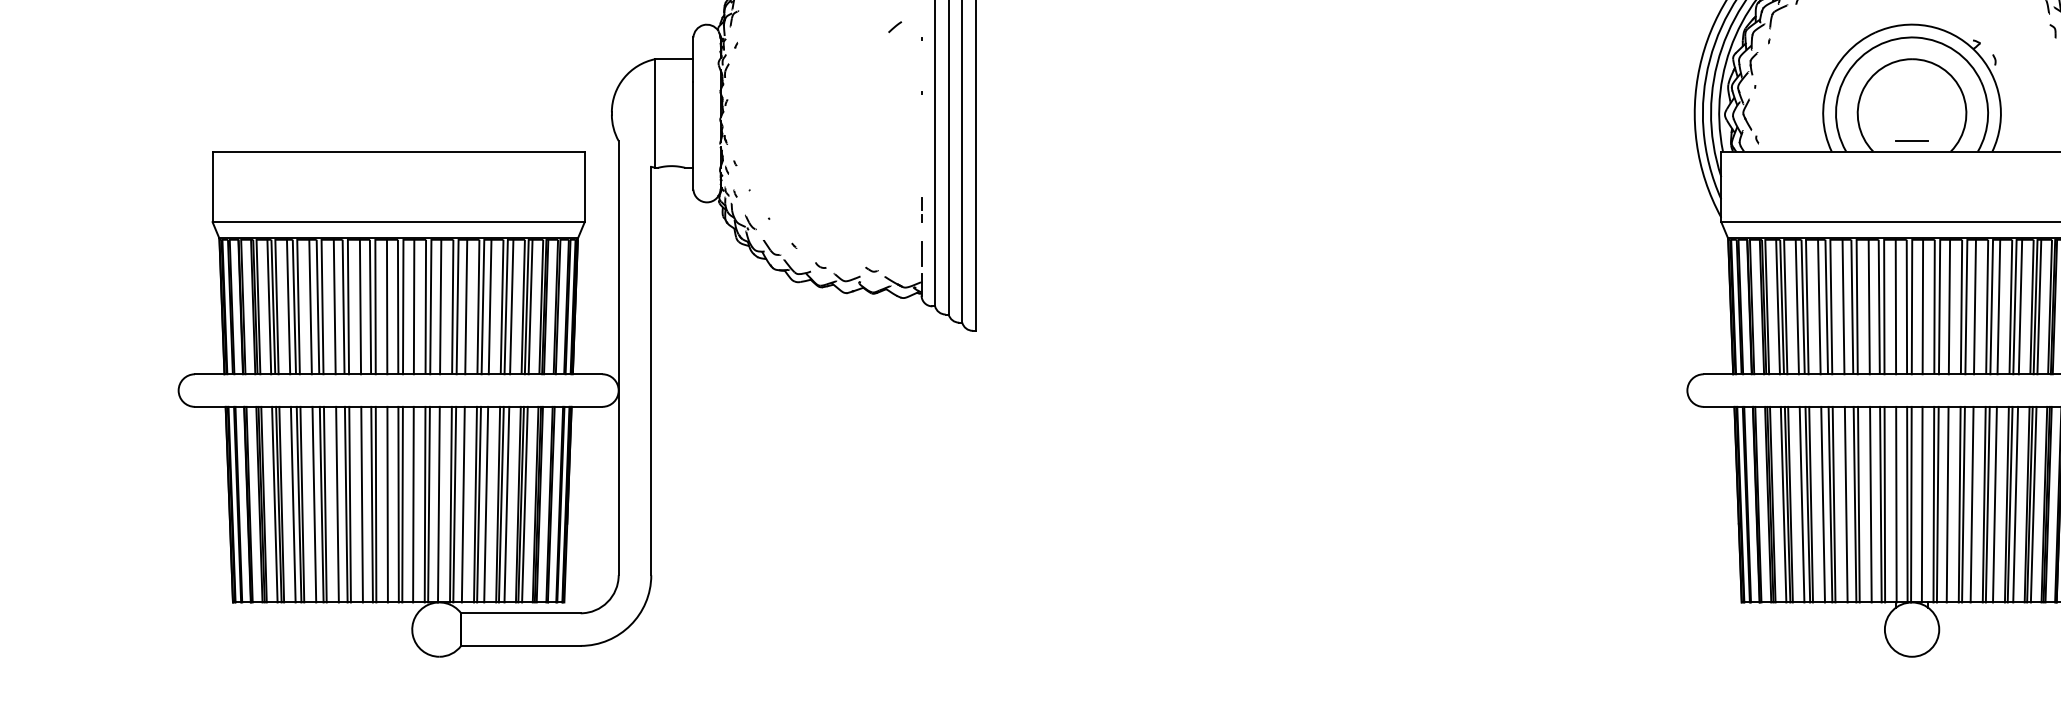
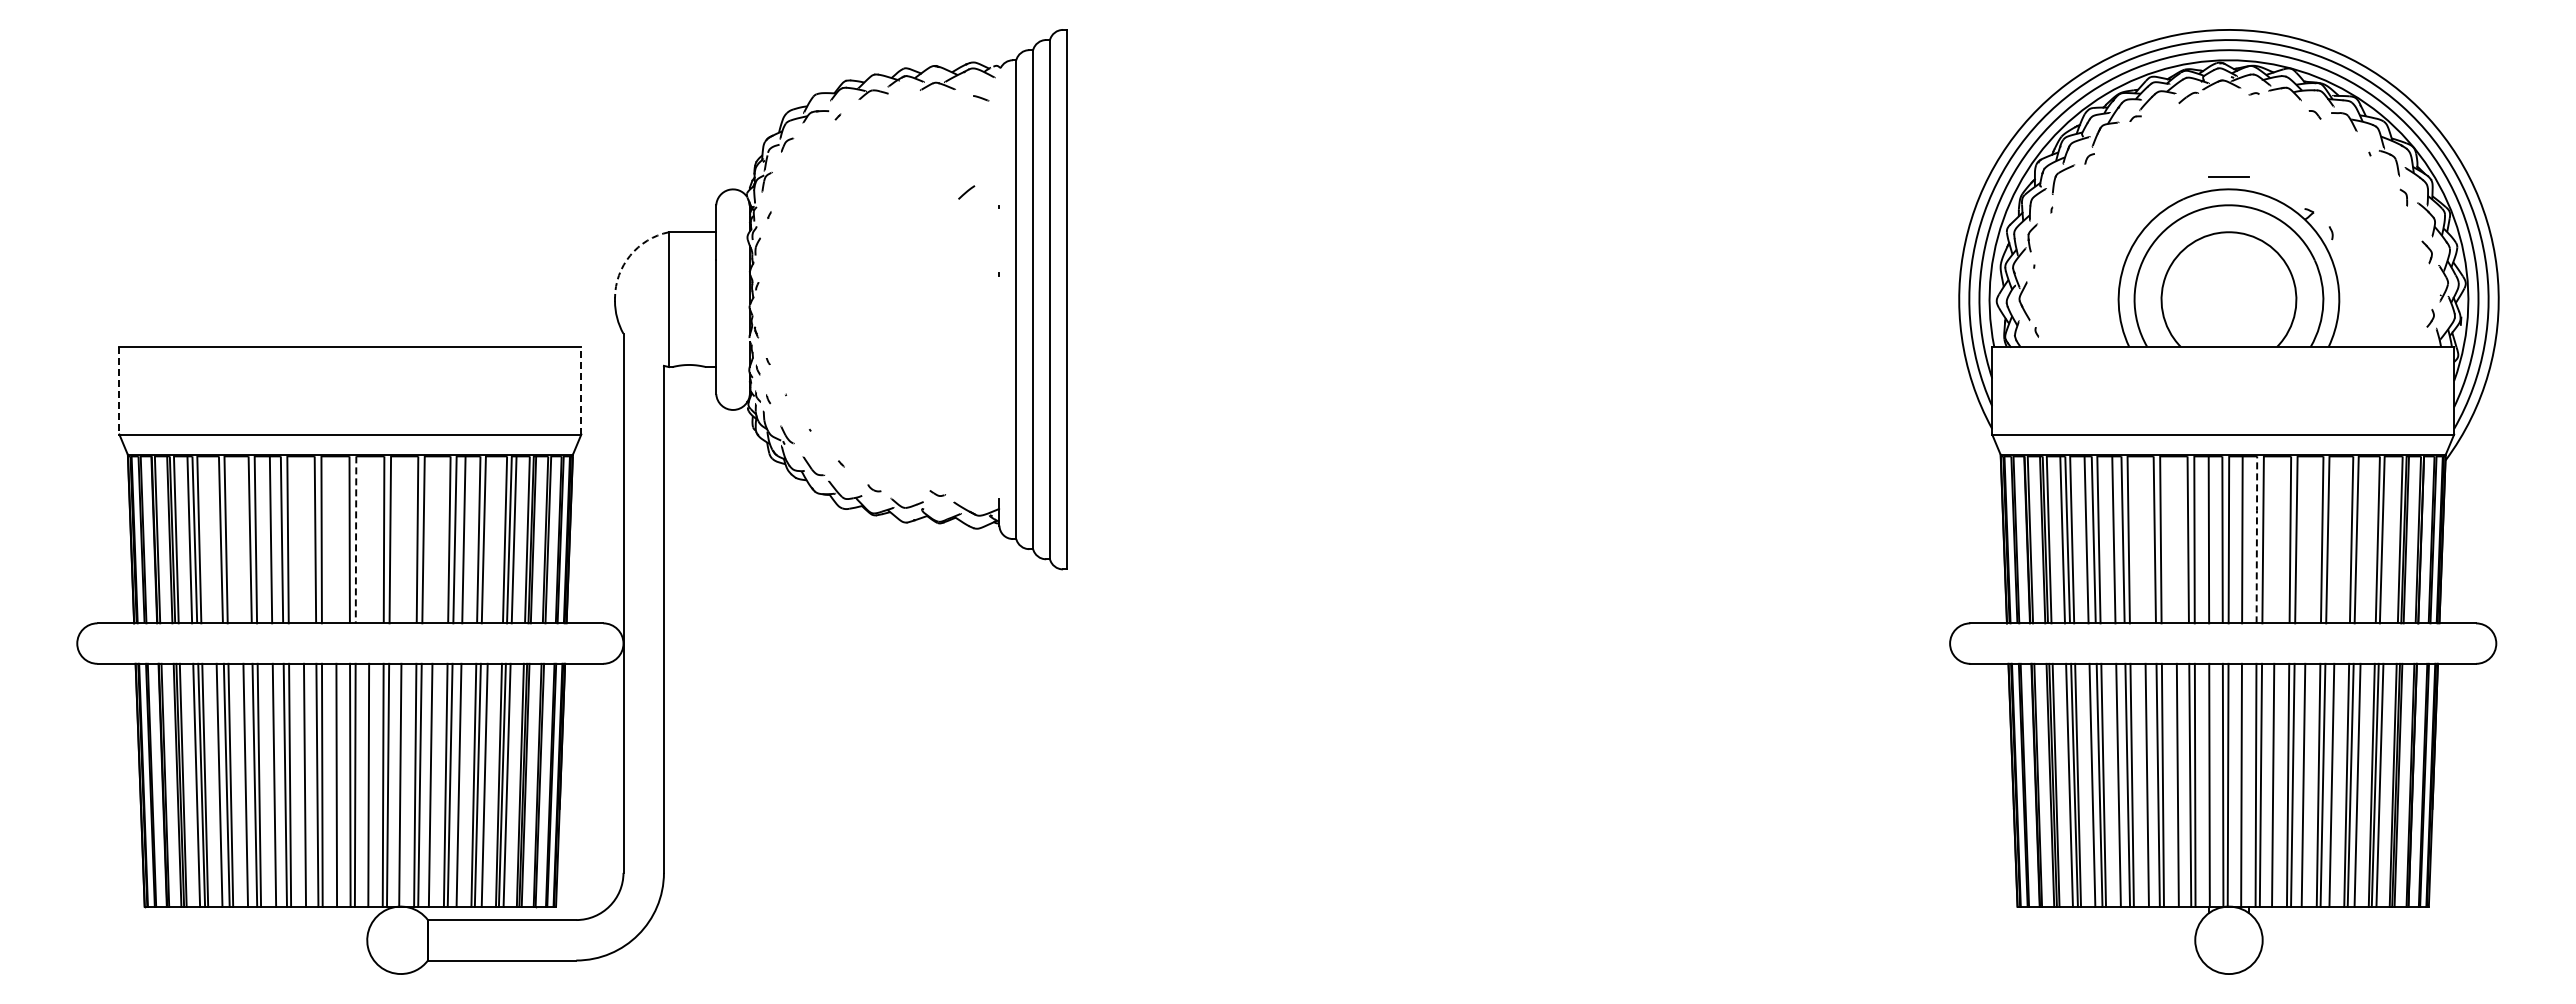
arc: (624, 77) -> (630, 255), solid -> dashed
line: (1911, 139) -> (2228, 176), moved
line: (212, 186) -> (119, 390), solid -> dashed
line: (584, 186) -> (581, 390), solid -> dashed
line: (920, 210) -> (998, 419), removed
line: (921, 253) -> (999, 473), removed
line: (288, 306) -> (213, 539), removed
line: (310, 306) -> (240, 539), removed
line: (360, 306) -> (302, 539), removed
line: (386, 306) -> (335, 539), removed
line: (414, 306) -> (369, 539), removed
line: (440, 306) -> (402, 539), removed
line: (466, 306) -> (434, 539), removed
line: (511, 306) -> (490, 539), removed
line: (1843, 306) -> (2143, 539), removed
line: (1868, 306) -> (2175, 539), removed
line: (1934, 306) -> (2256, 539), solid -> dashed
line: (1949, 306) -> (2275, 539), removed
line: (1974, 306) -> (2306, 539), removed
line: (1998, 306) -> (2336, 539), removed
line: (2020, 306) -> (2363, 539), removed
line: (2038, 306) -> (2386, 539), removed
line: (403, 307) -> (356, 540), solid -> dashed

